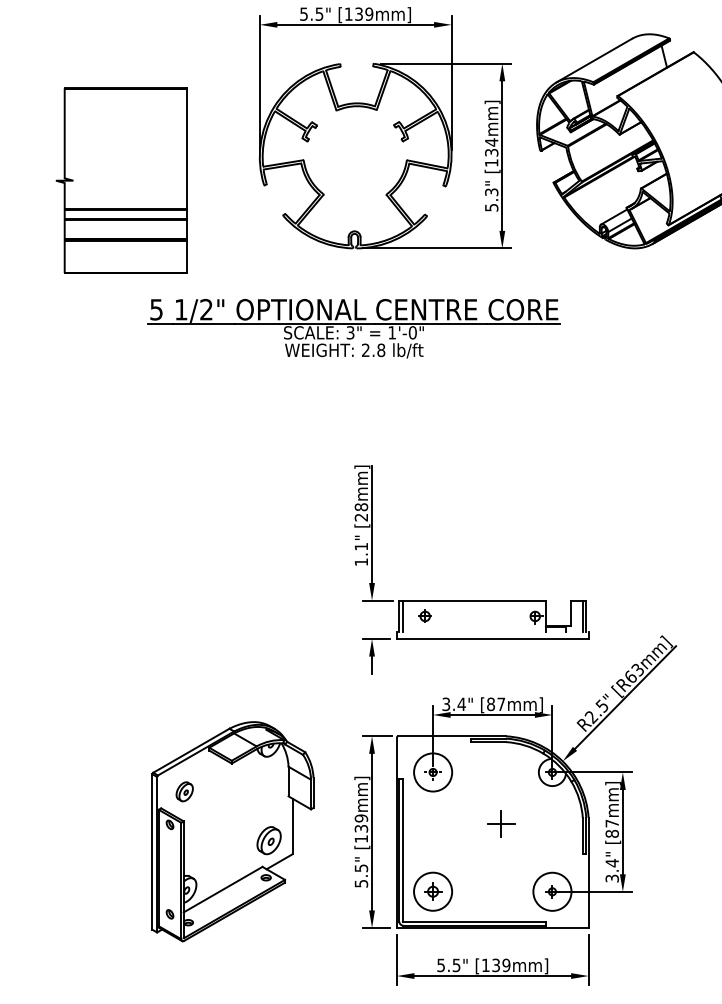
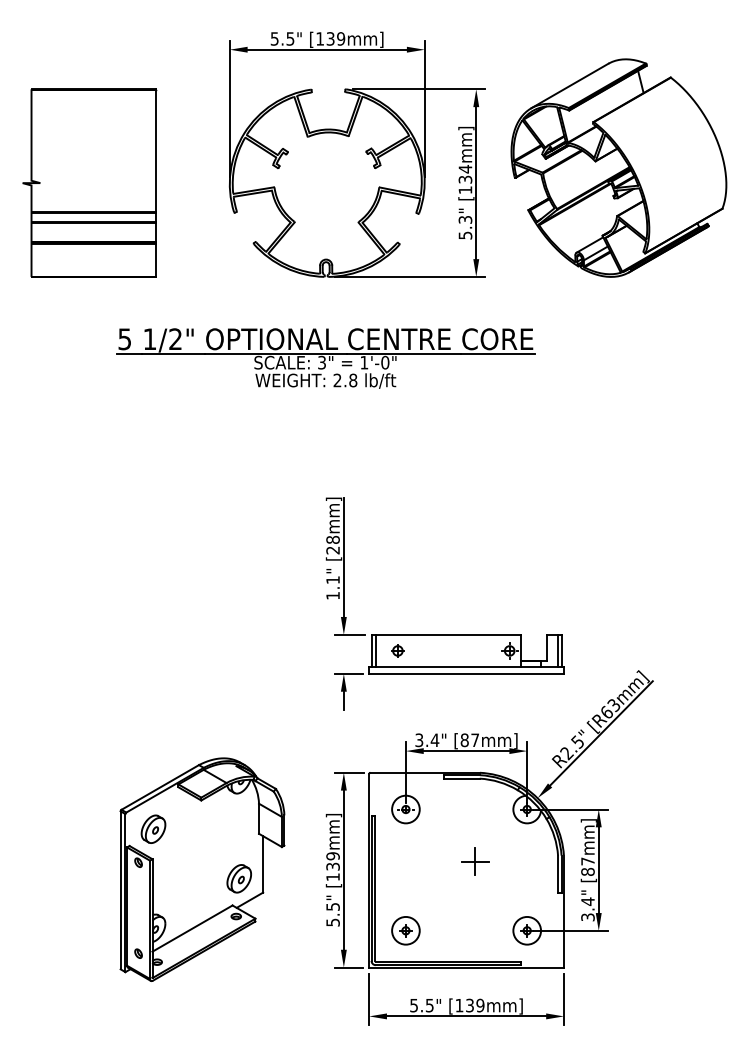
part: (121, 180) -> (89, 182), moved
line: (492, 632) -> (466, 667), added
circle: (432, 772) -> (405, 809), size x0.71
part: (184, 791) -> (153, 828), size x1.43
part: (432, 891) -> (405, 930), size x0.71
circle: (552, 891) -> (527, 930), size x0.71

